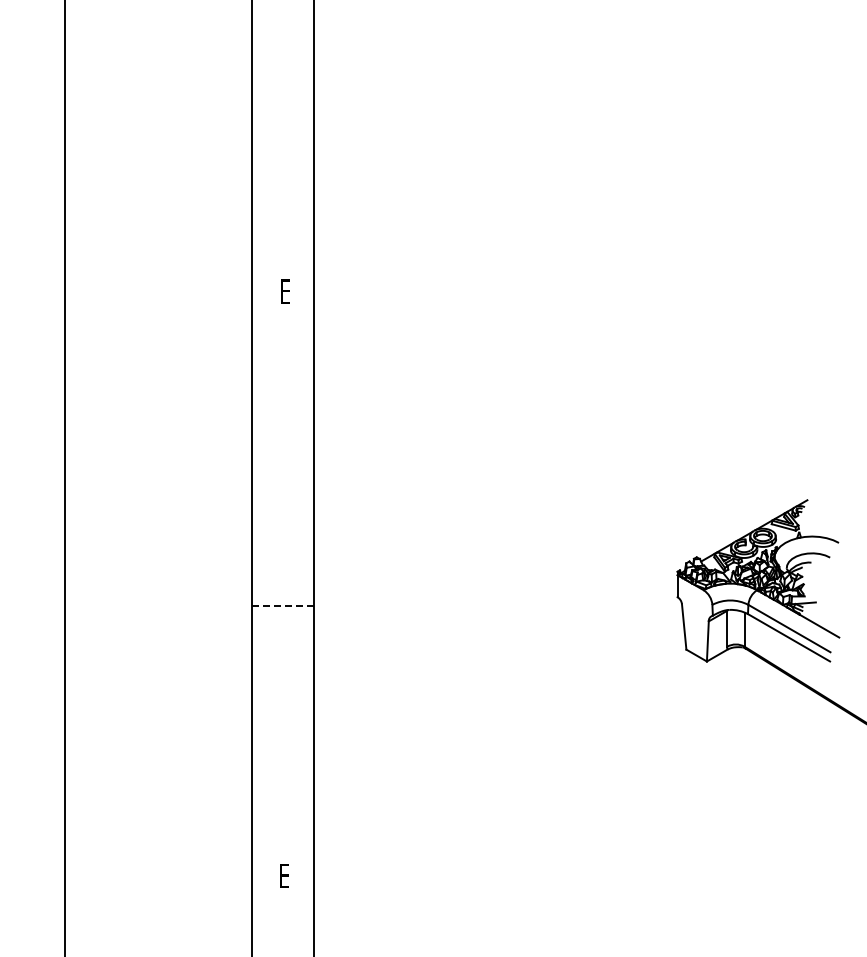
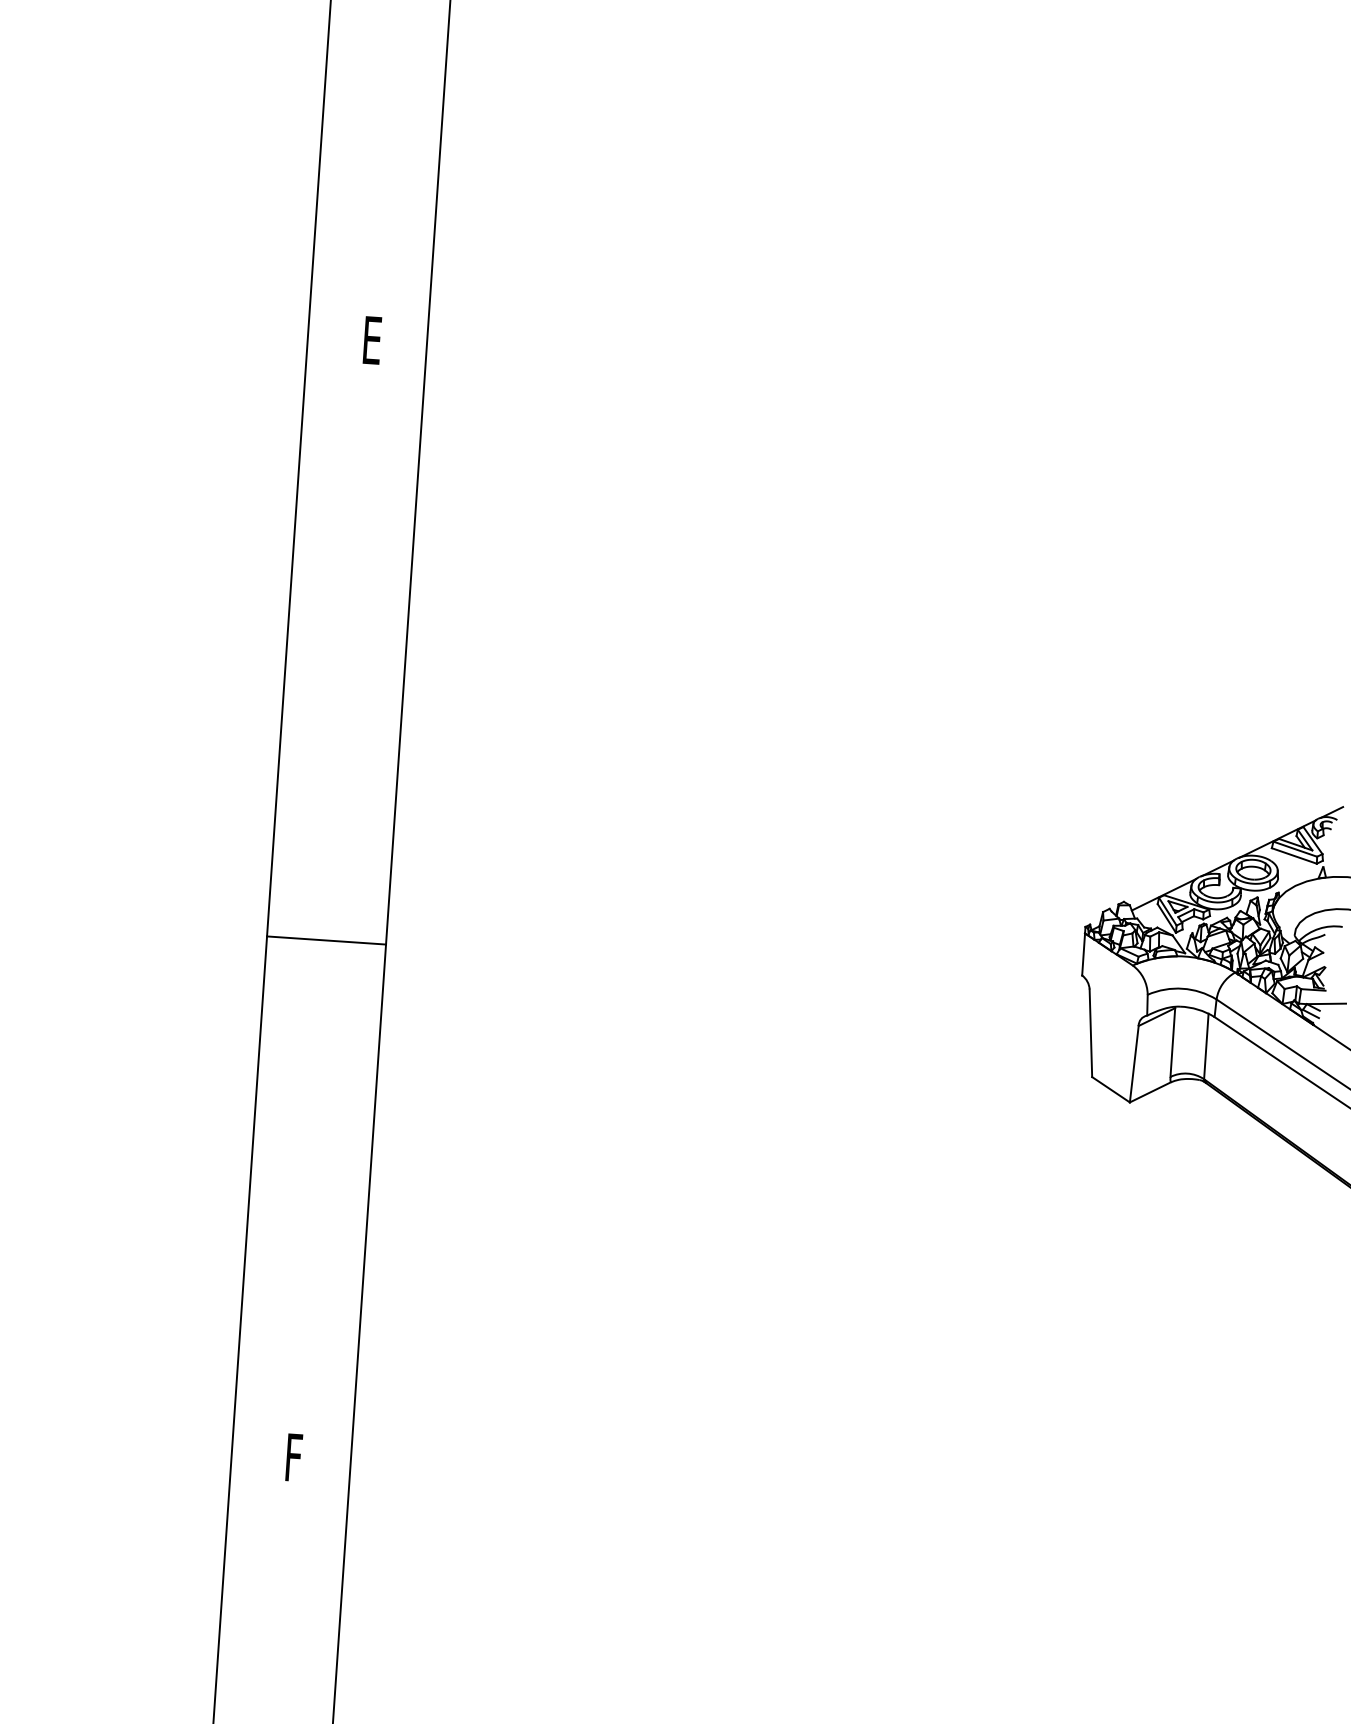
line: (283, 605) -> (327, 940), dashed -> solid
text: (284, 875) -> (293, 1456), E -> F

